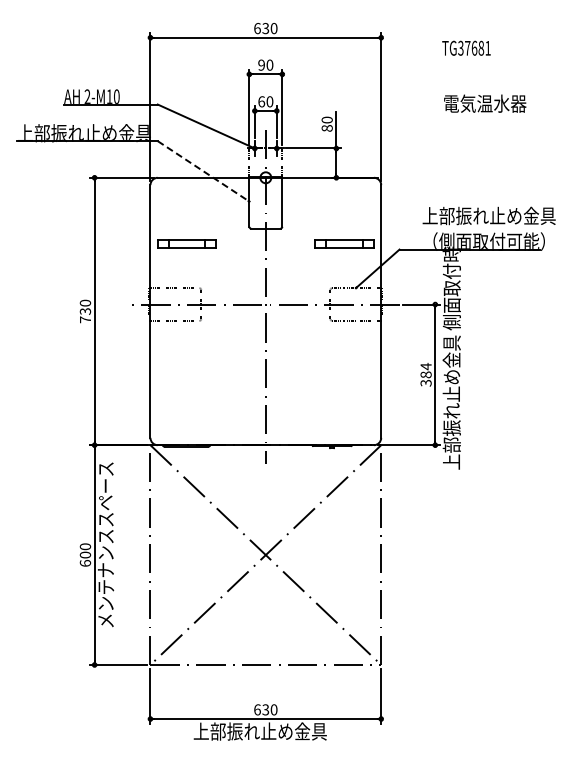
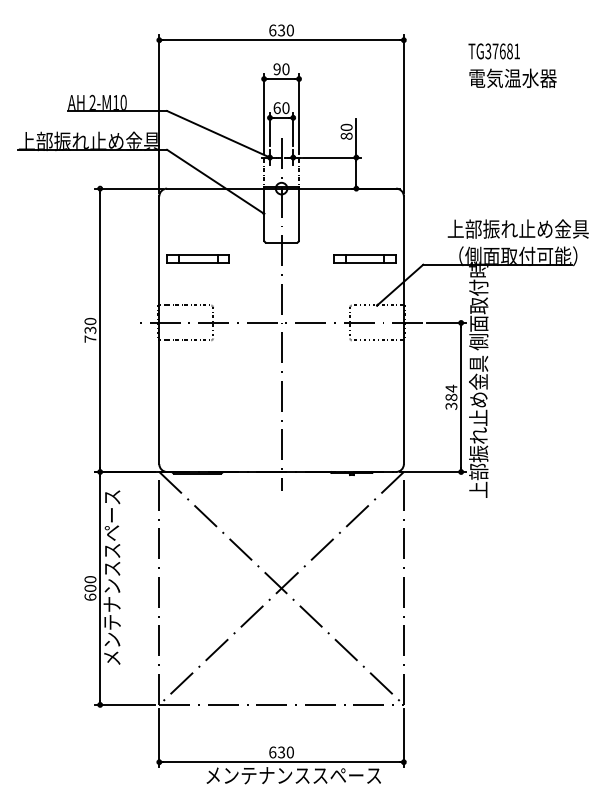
text: (485, 103) -> (513, 78), moved
line: (203, 171) -> (215, 181), dashed -> solid
text: (276, 731) -> (292, 775), 上部振れ止め金具 -> メンテナンススペース

